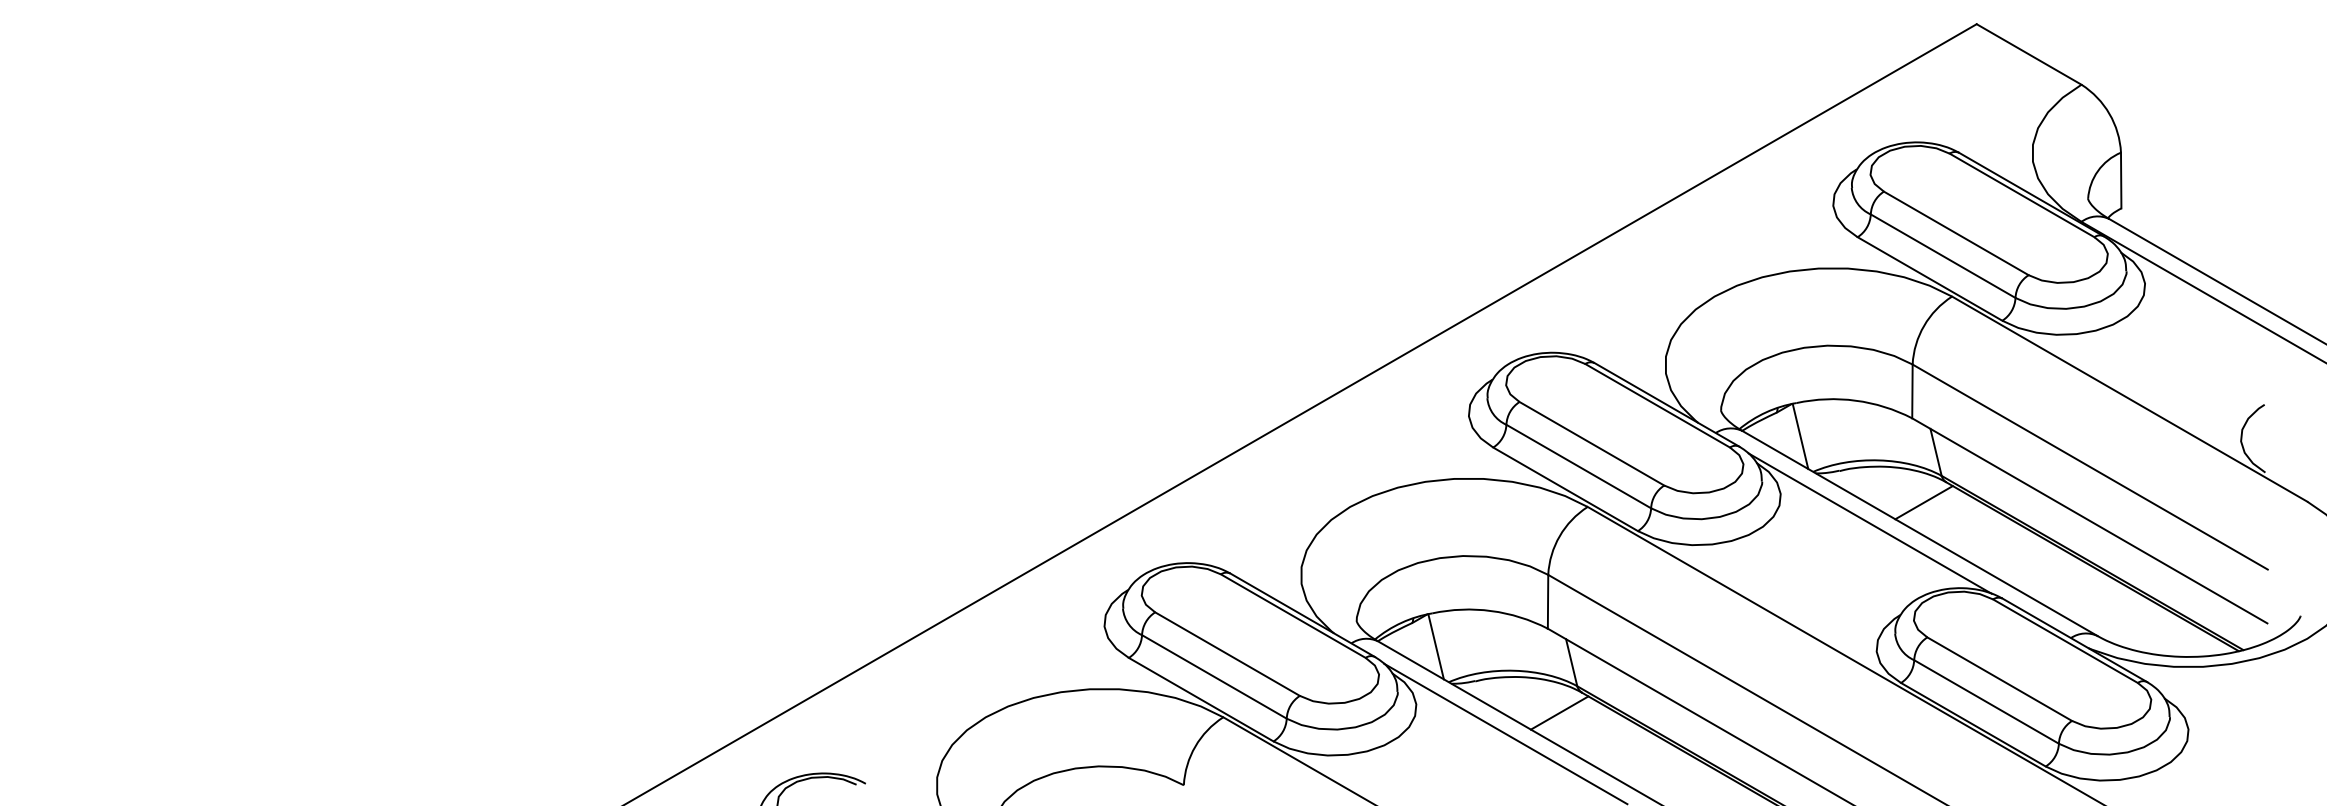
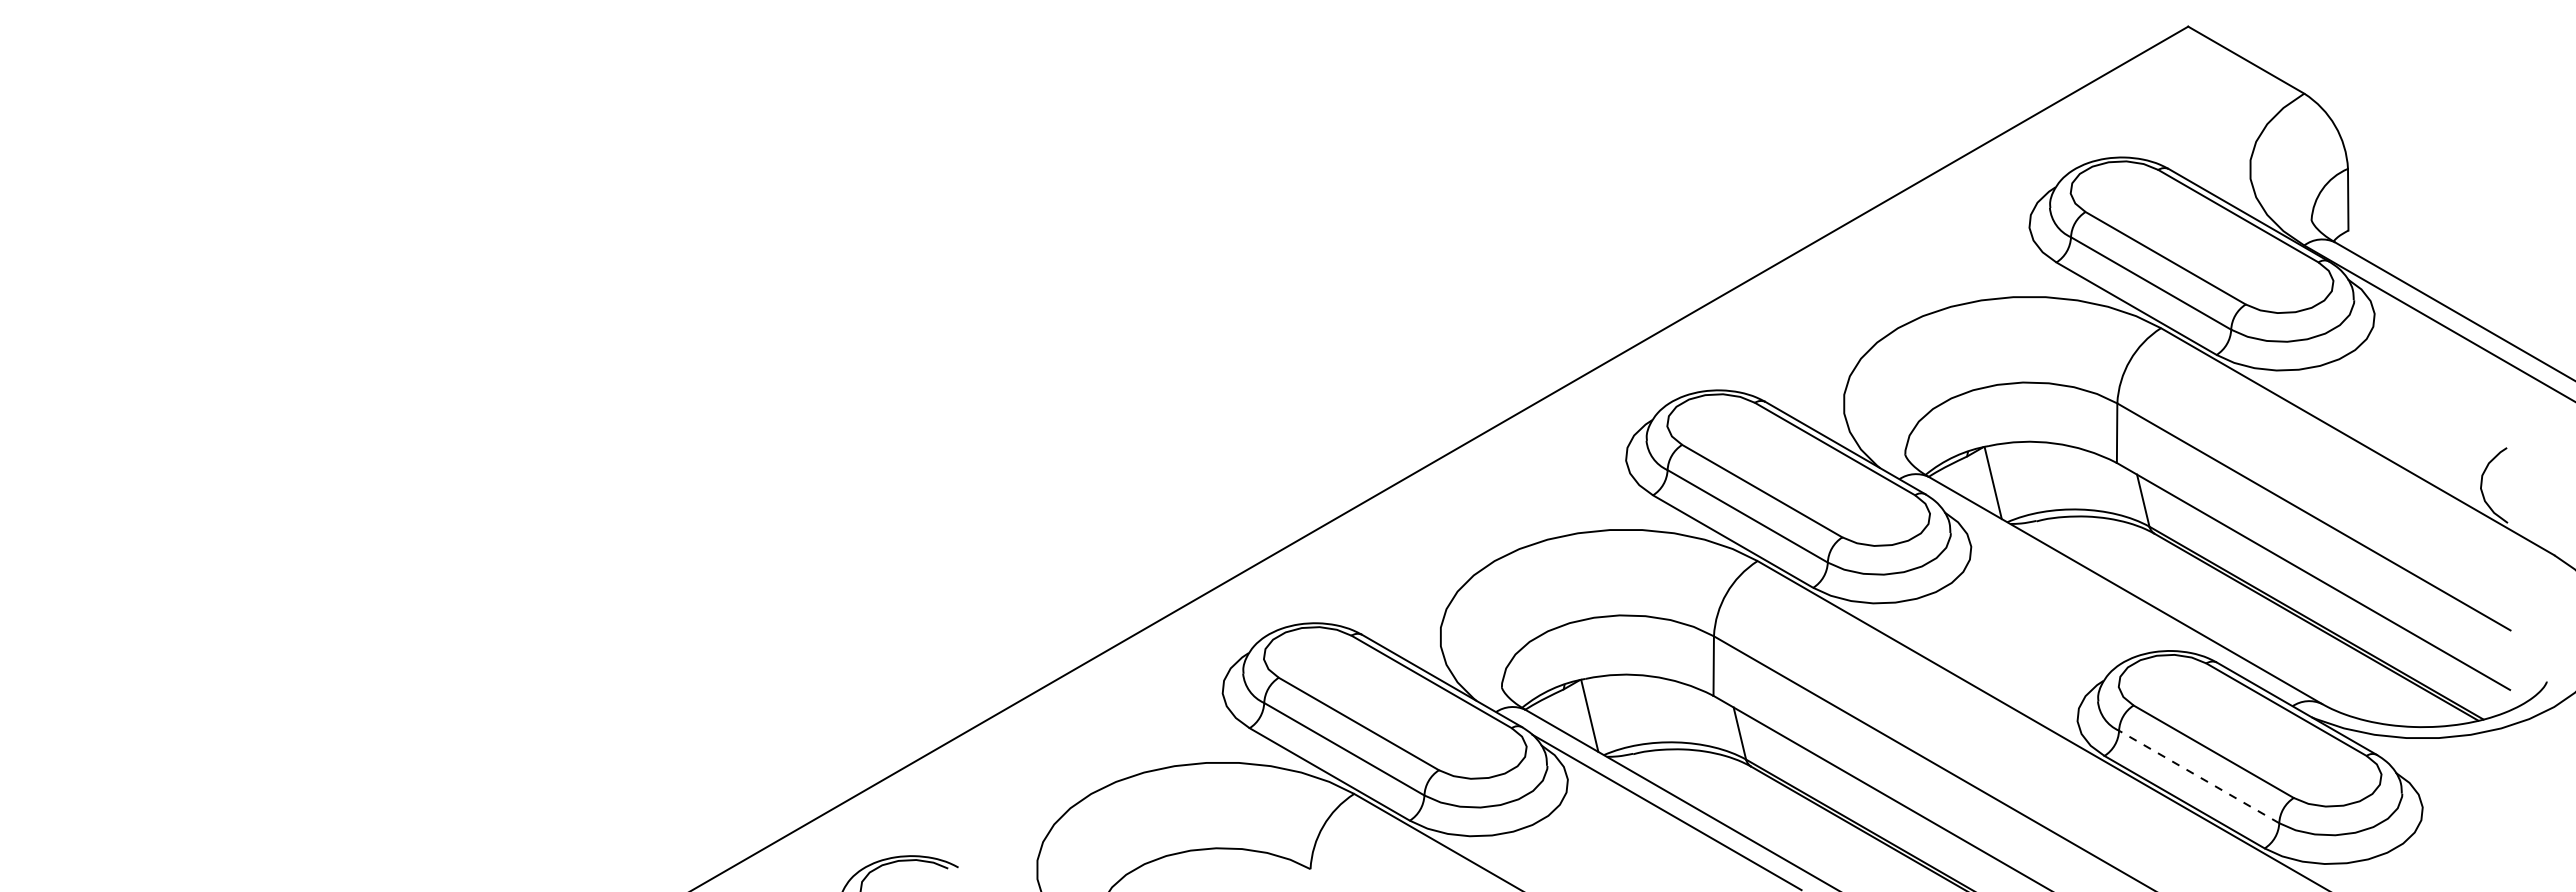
line: (1923, 501) -> (2129, 555), removed
line: (1869, 523) -> (2069, 579), removed
line: (1985, 701) -> (2198, 776), solid -> dashed
line: (1559, 712) -> (1726, 788), removed

